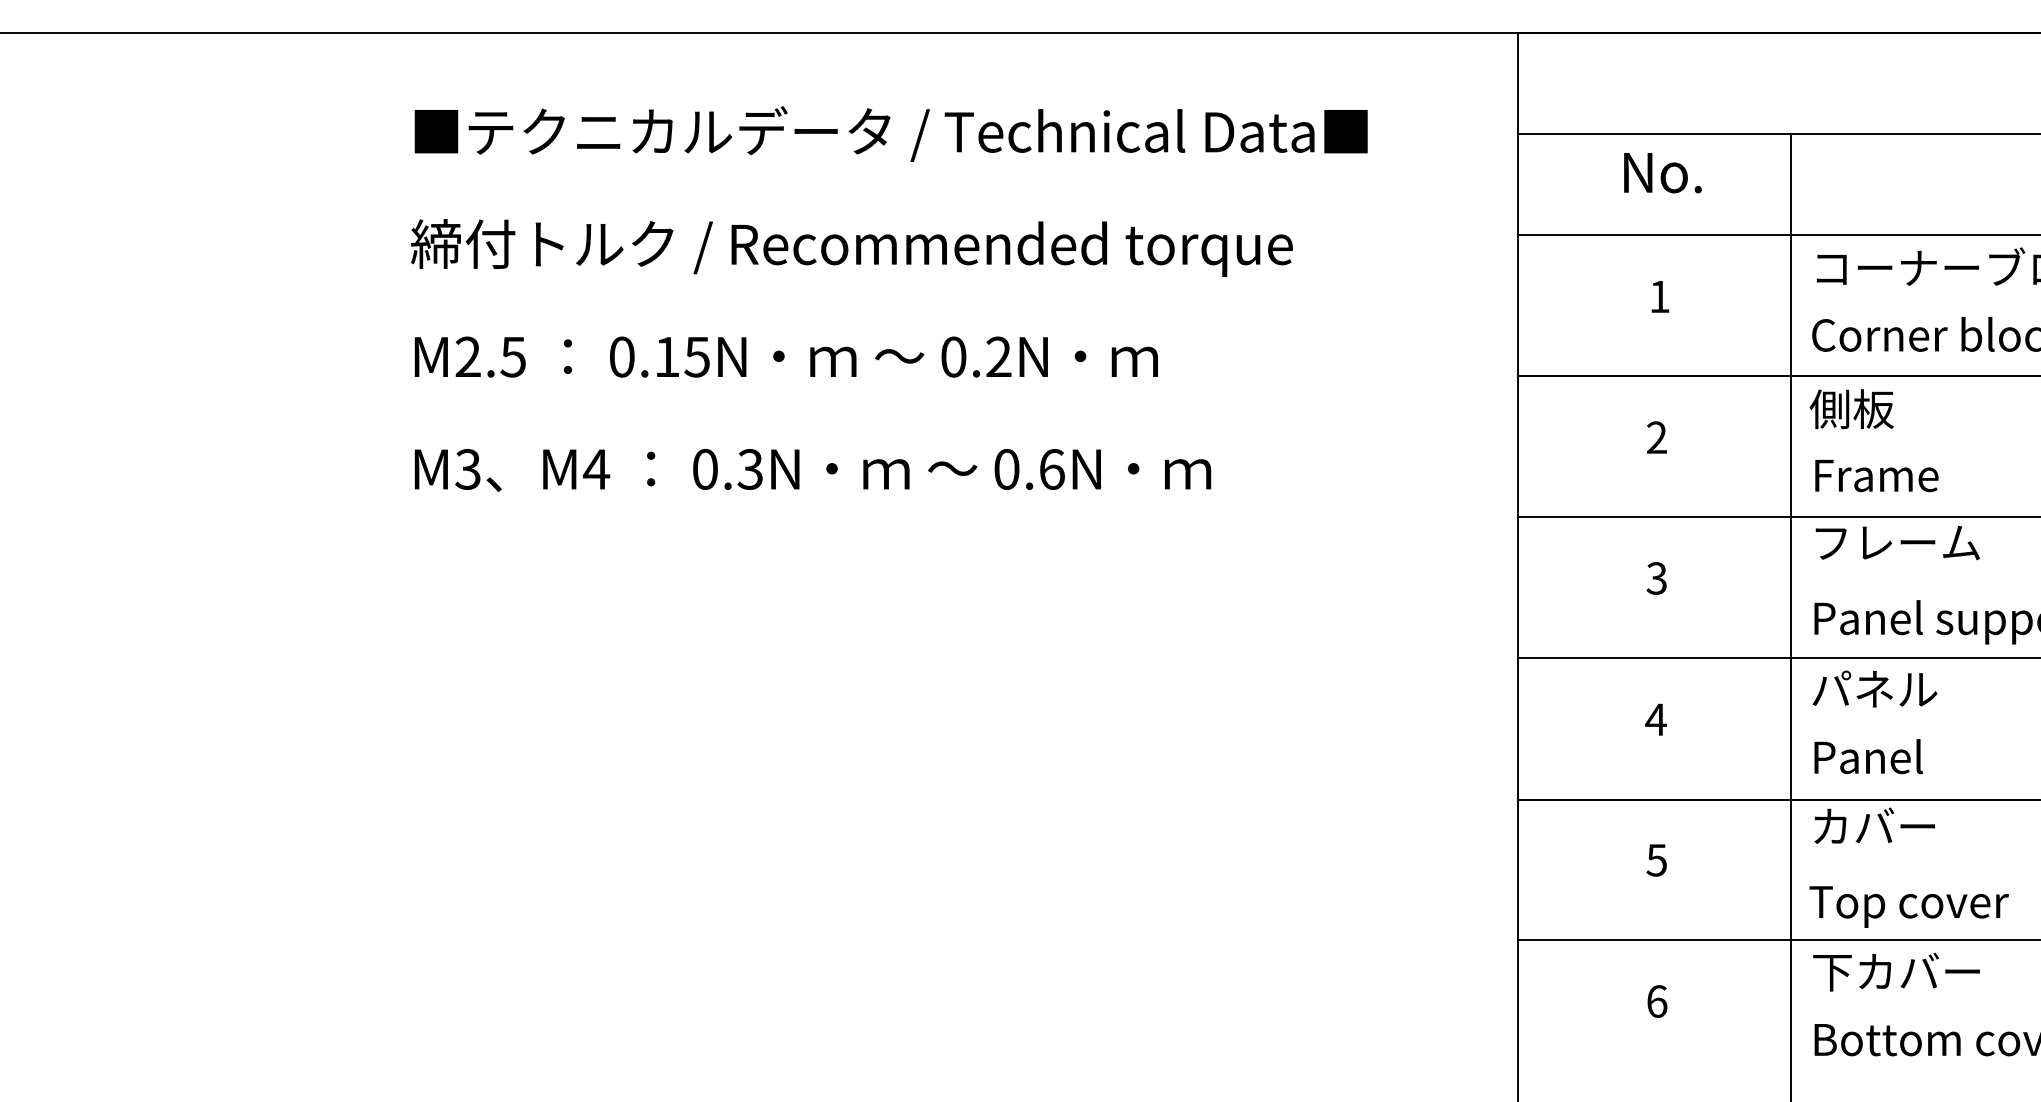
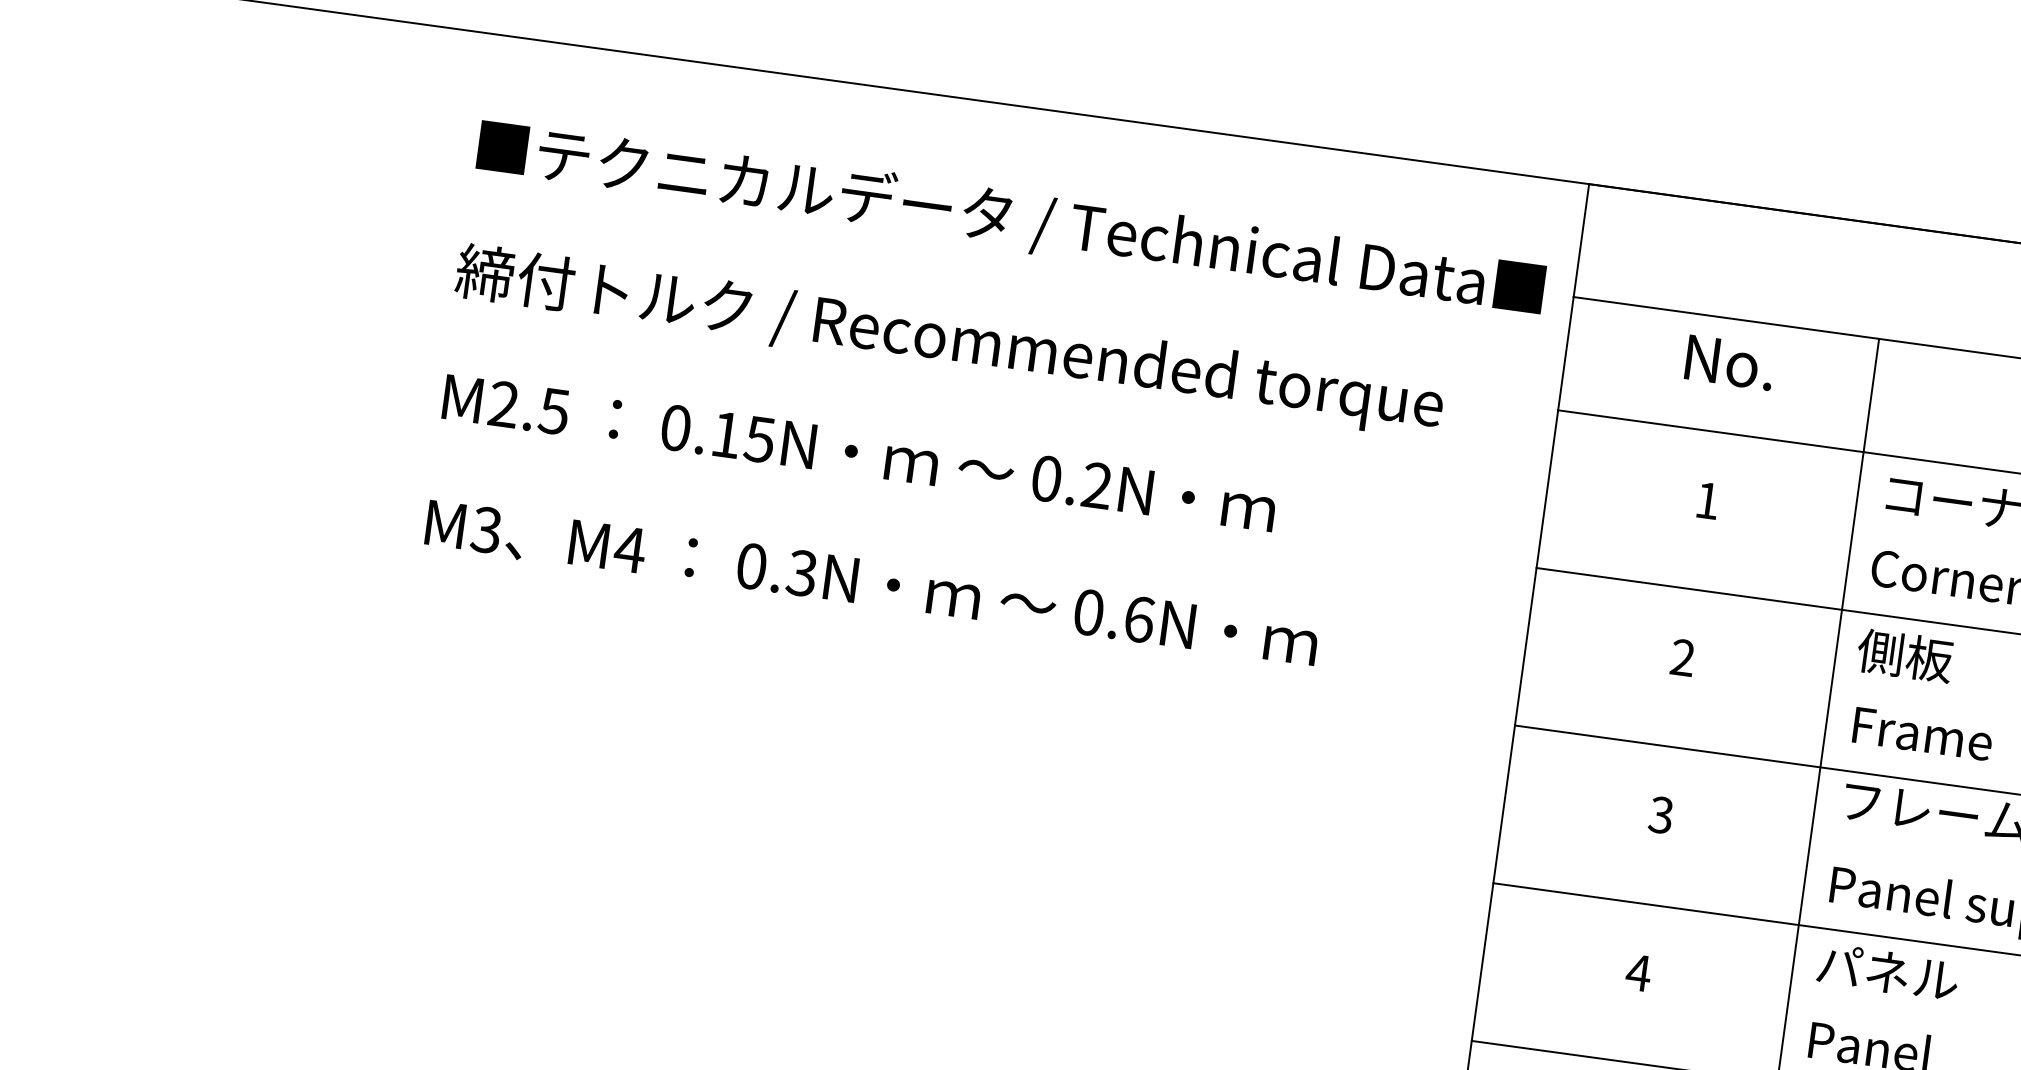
text: (889, 299) -> (983, 404), moved

